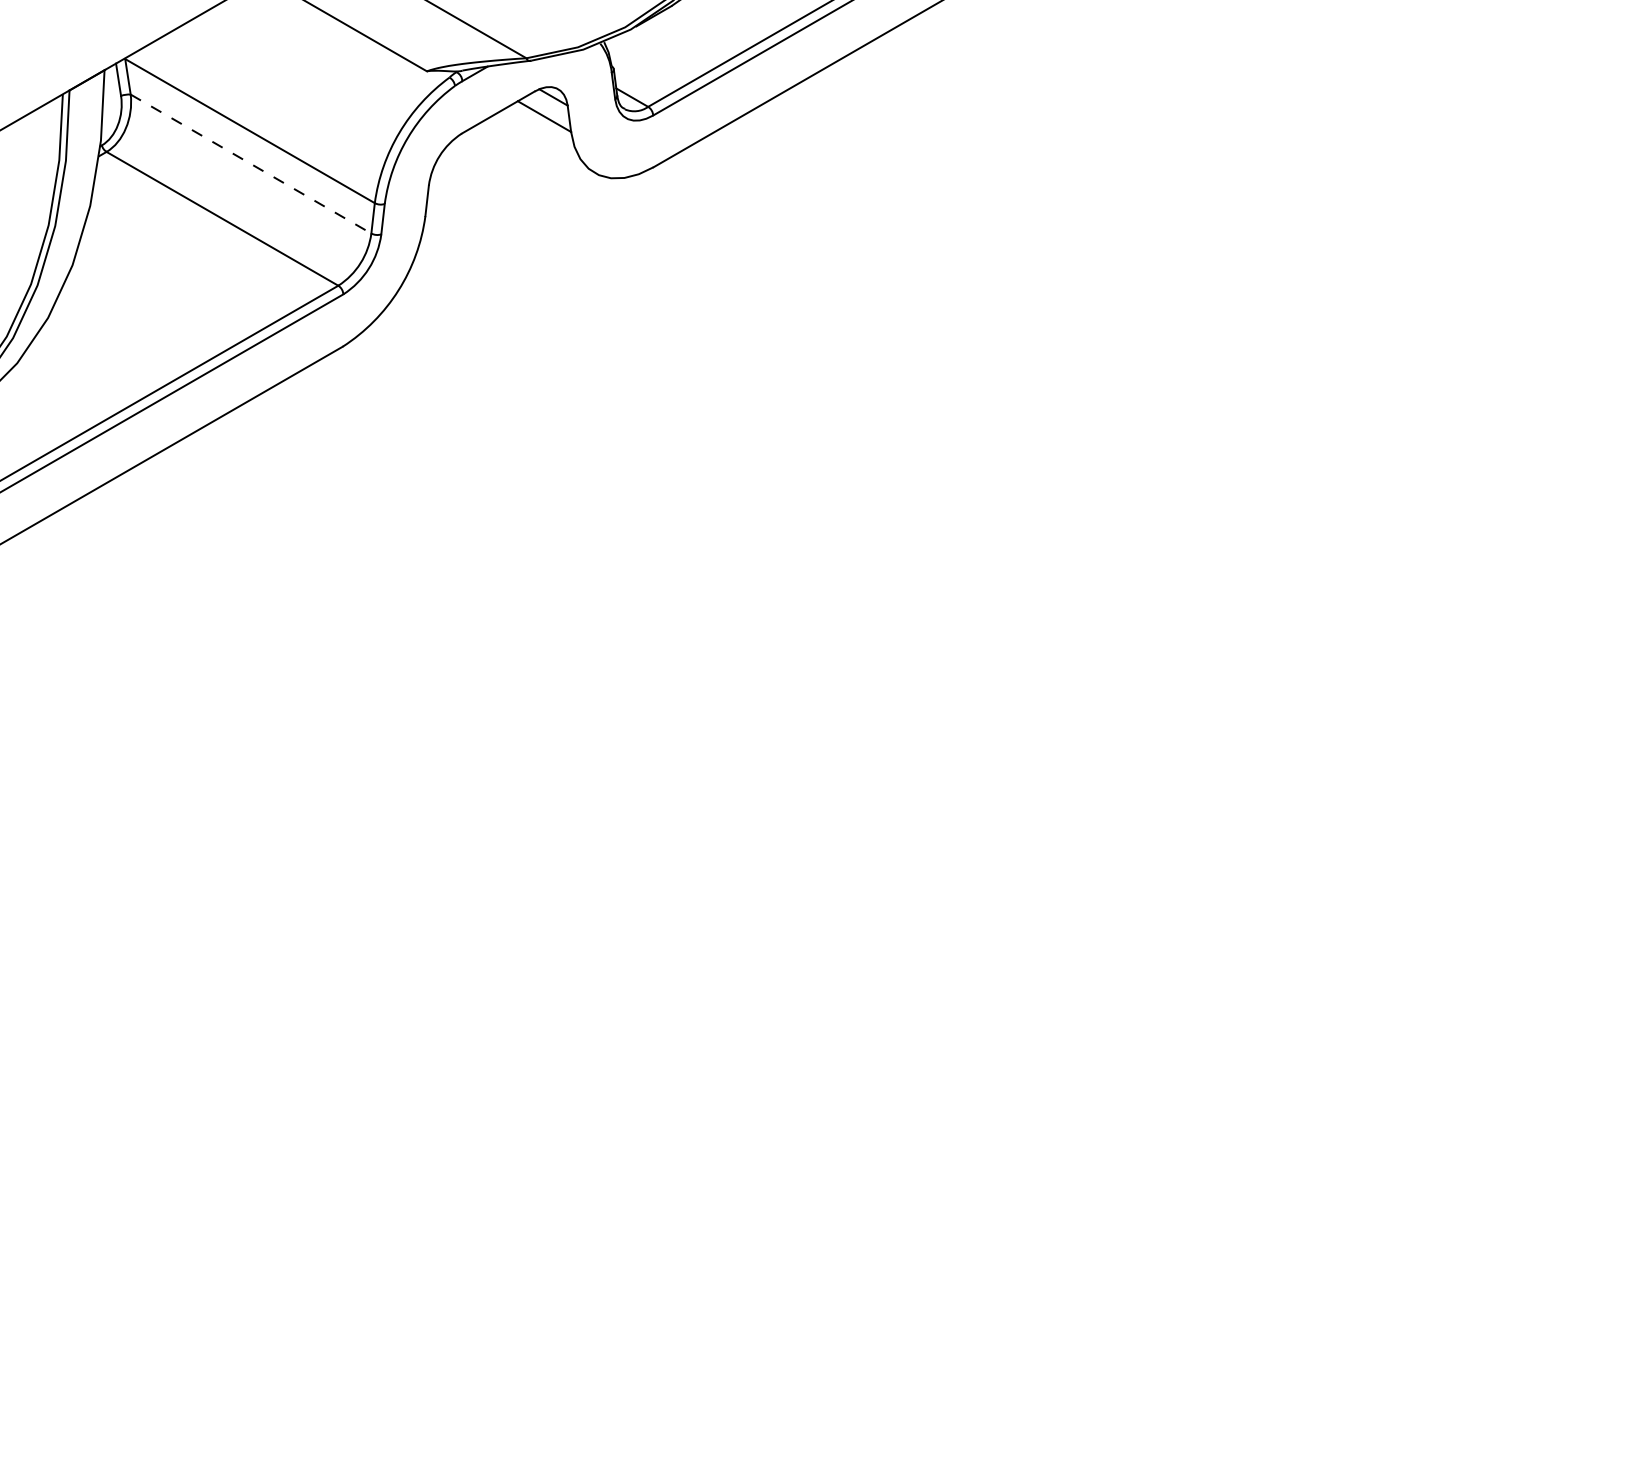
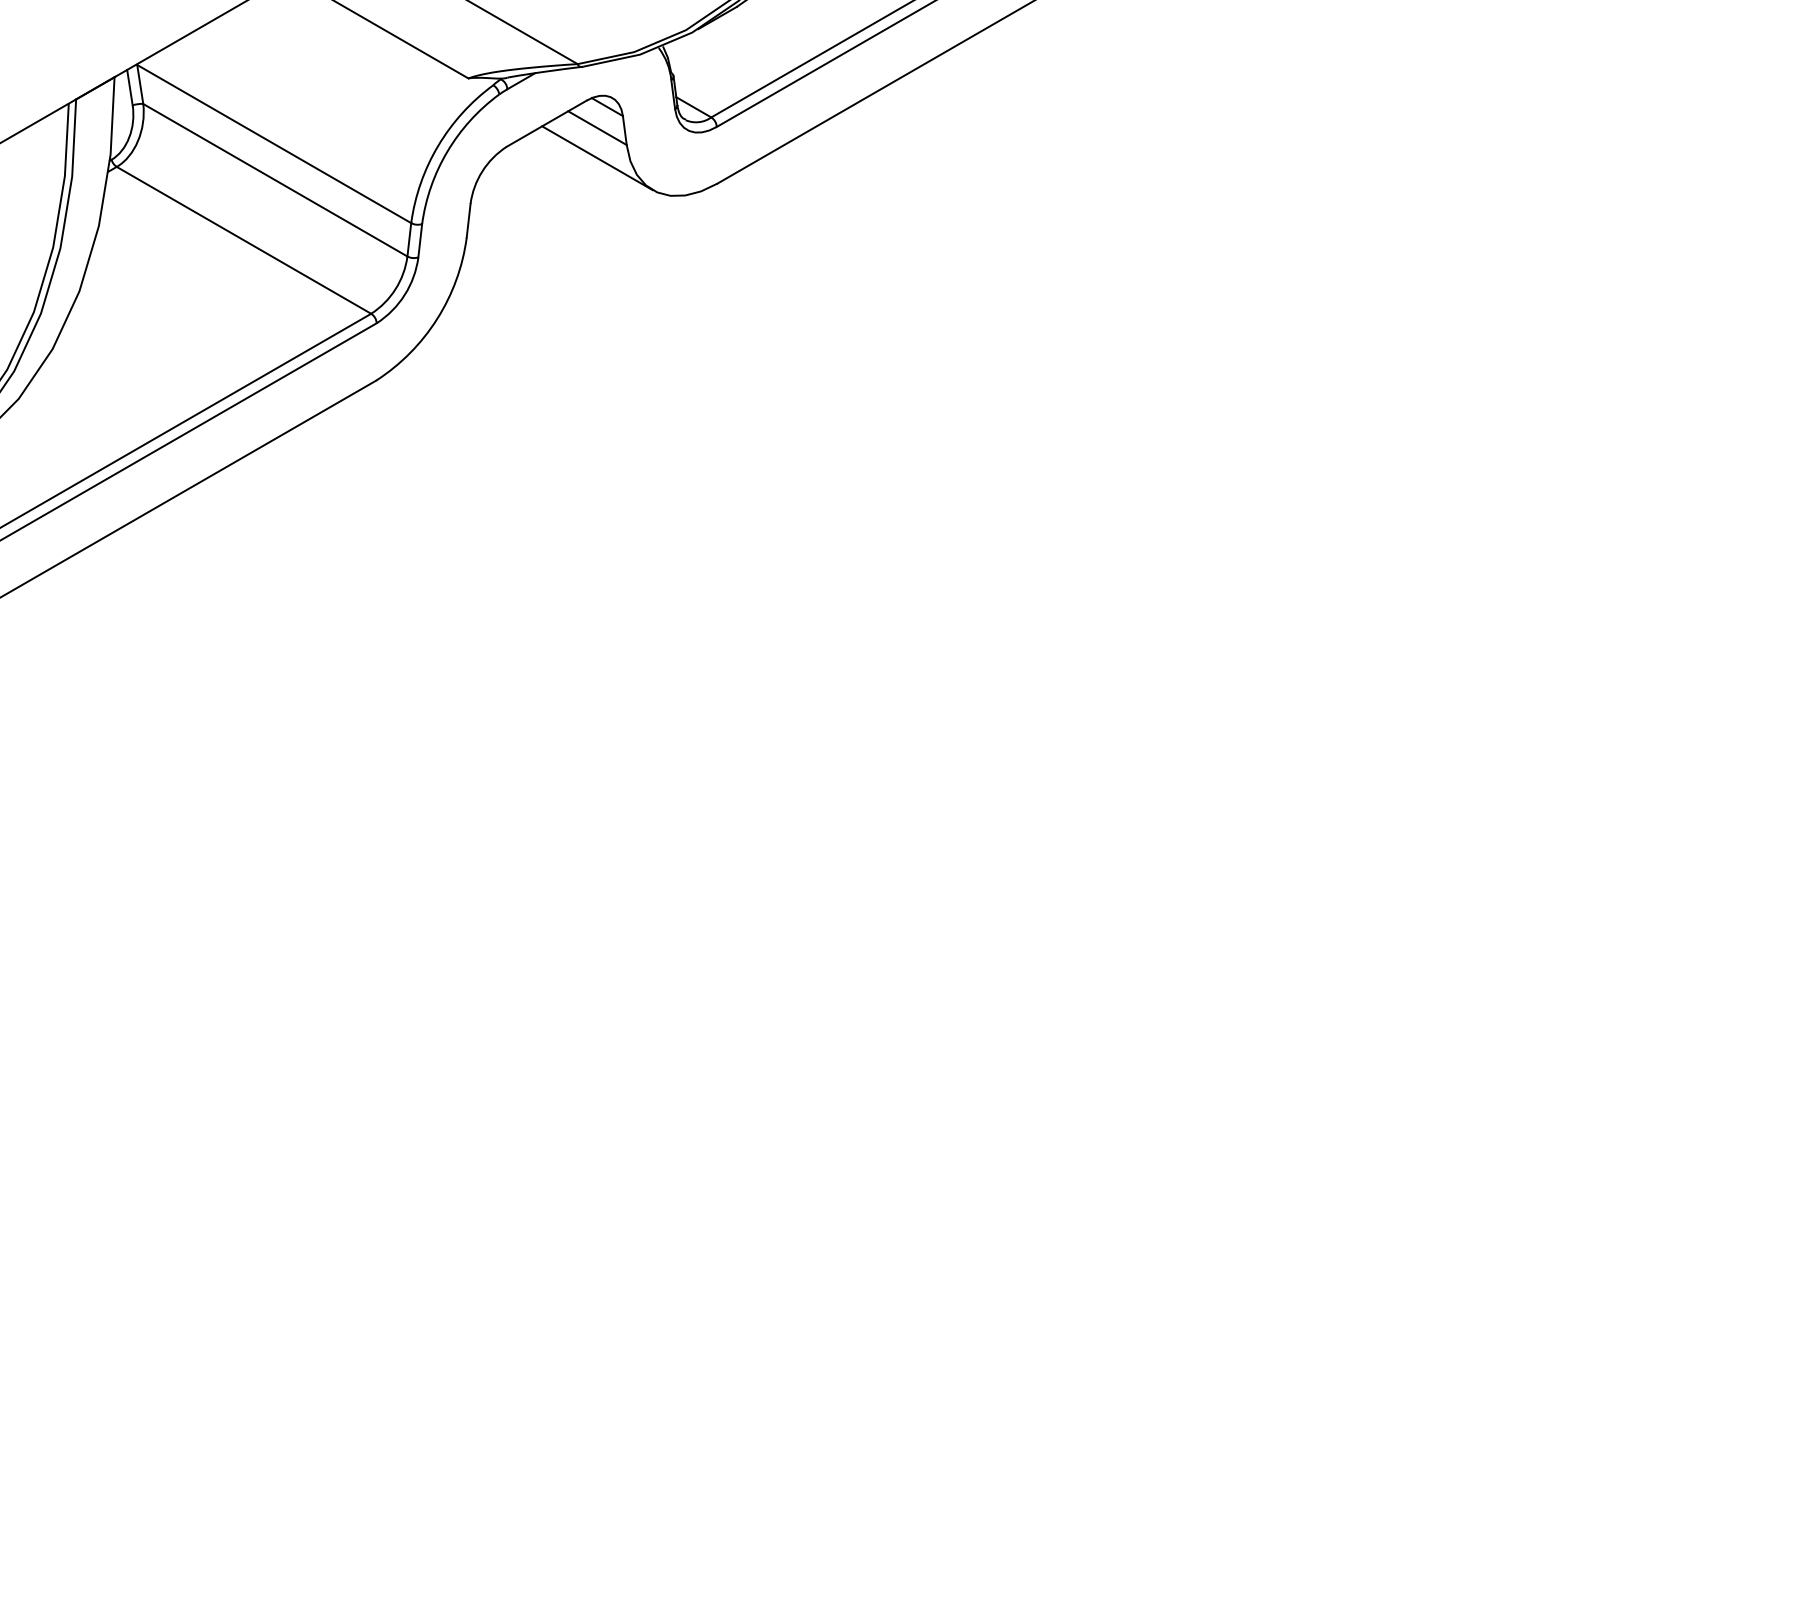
line: (544, 143) -> (597, 157), added
line: (251, 164) -> (275, 180), dashed -> solid

